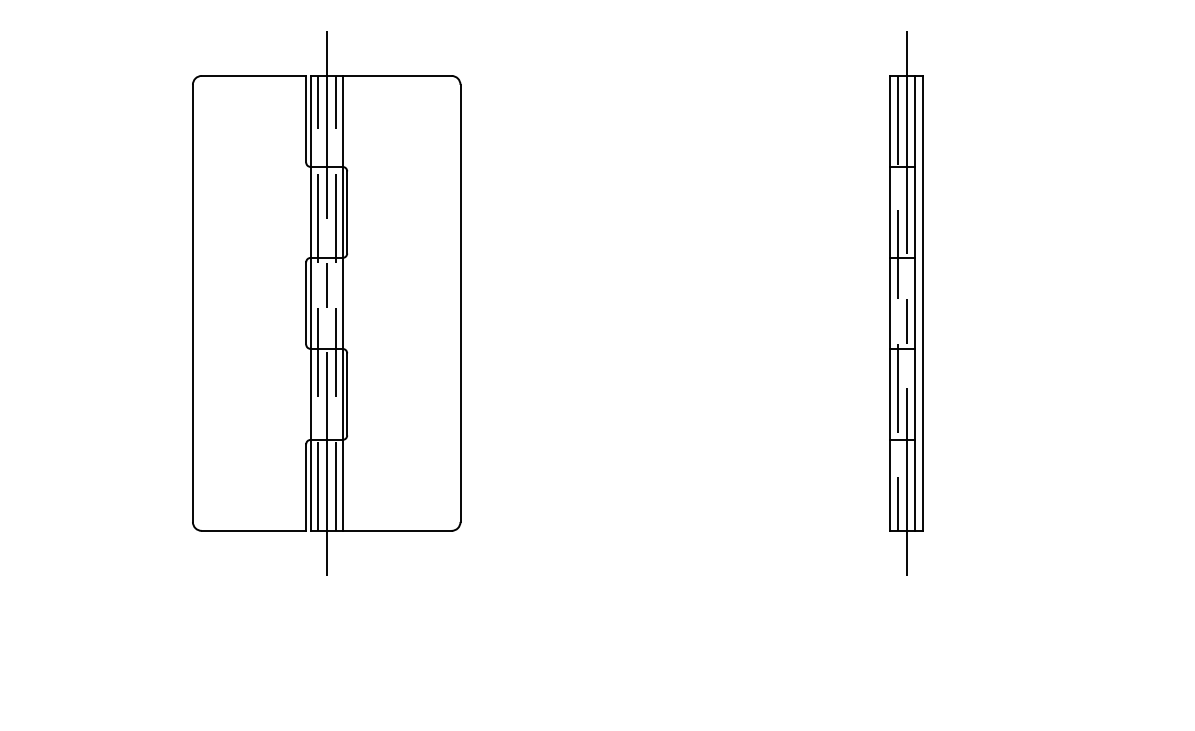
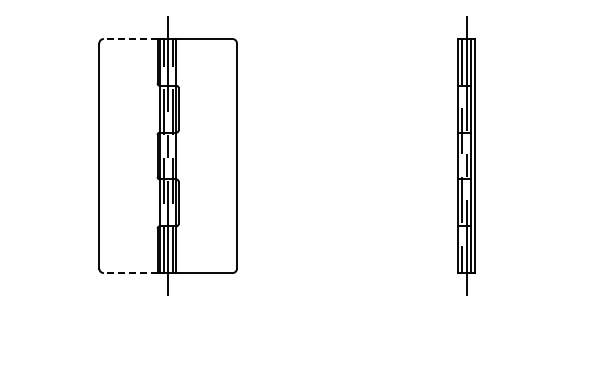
line: (253, 74) -> (130, 38), solid -> dashed
line: (253, 531) -> (130, 273), solid -> dashed

